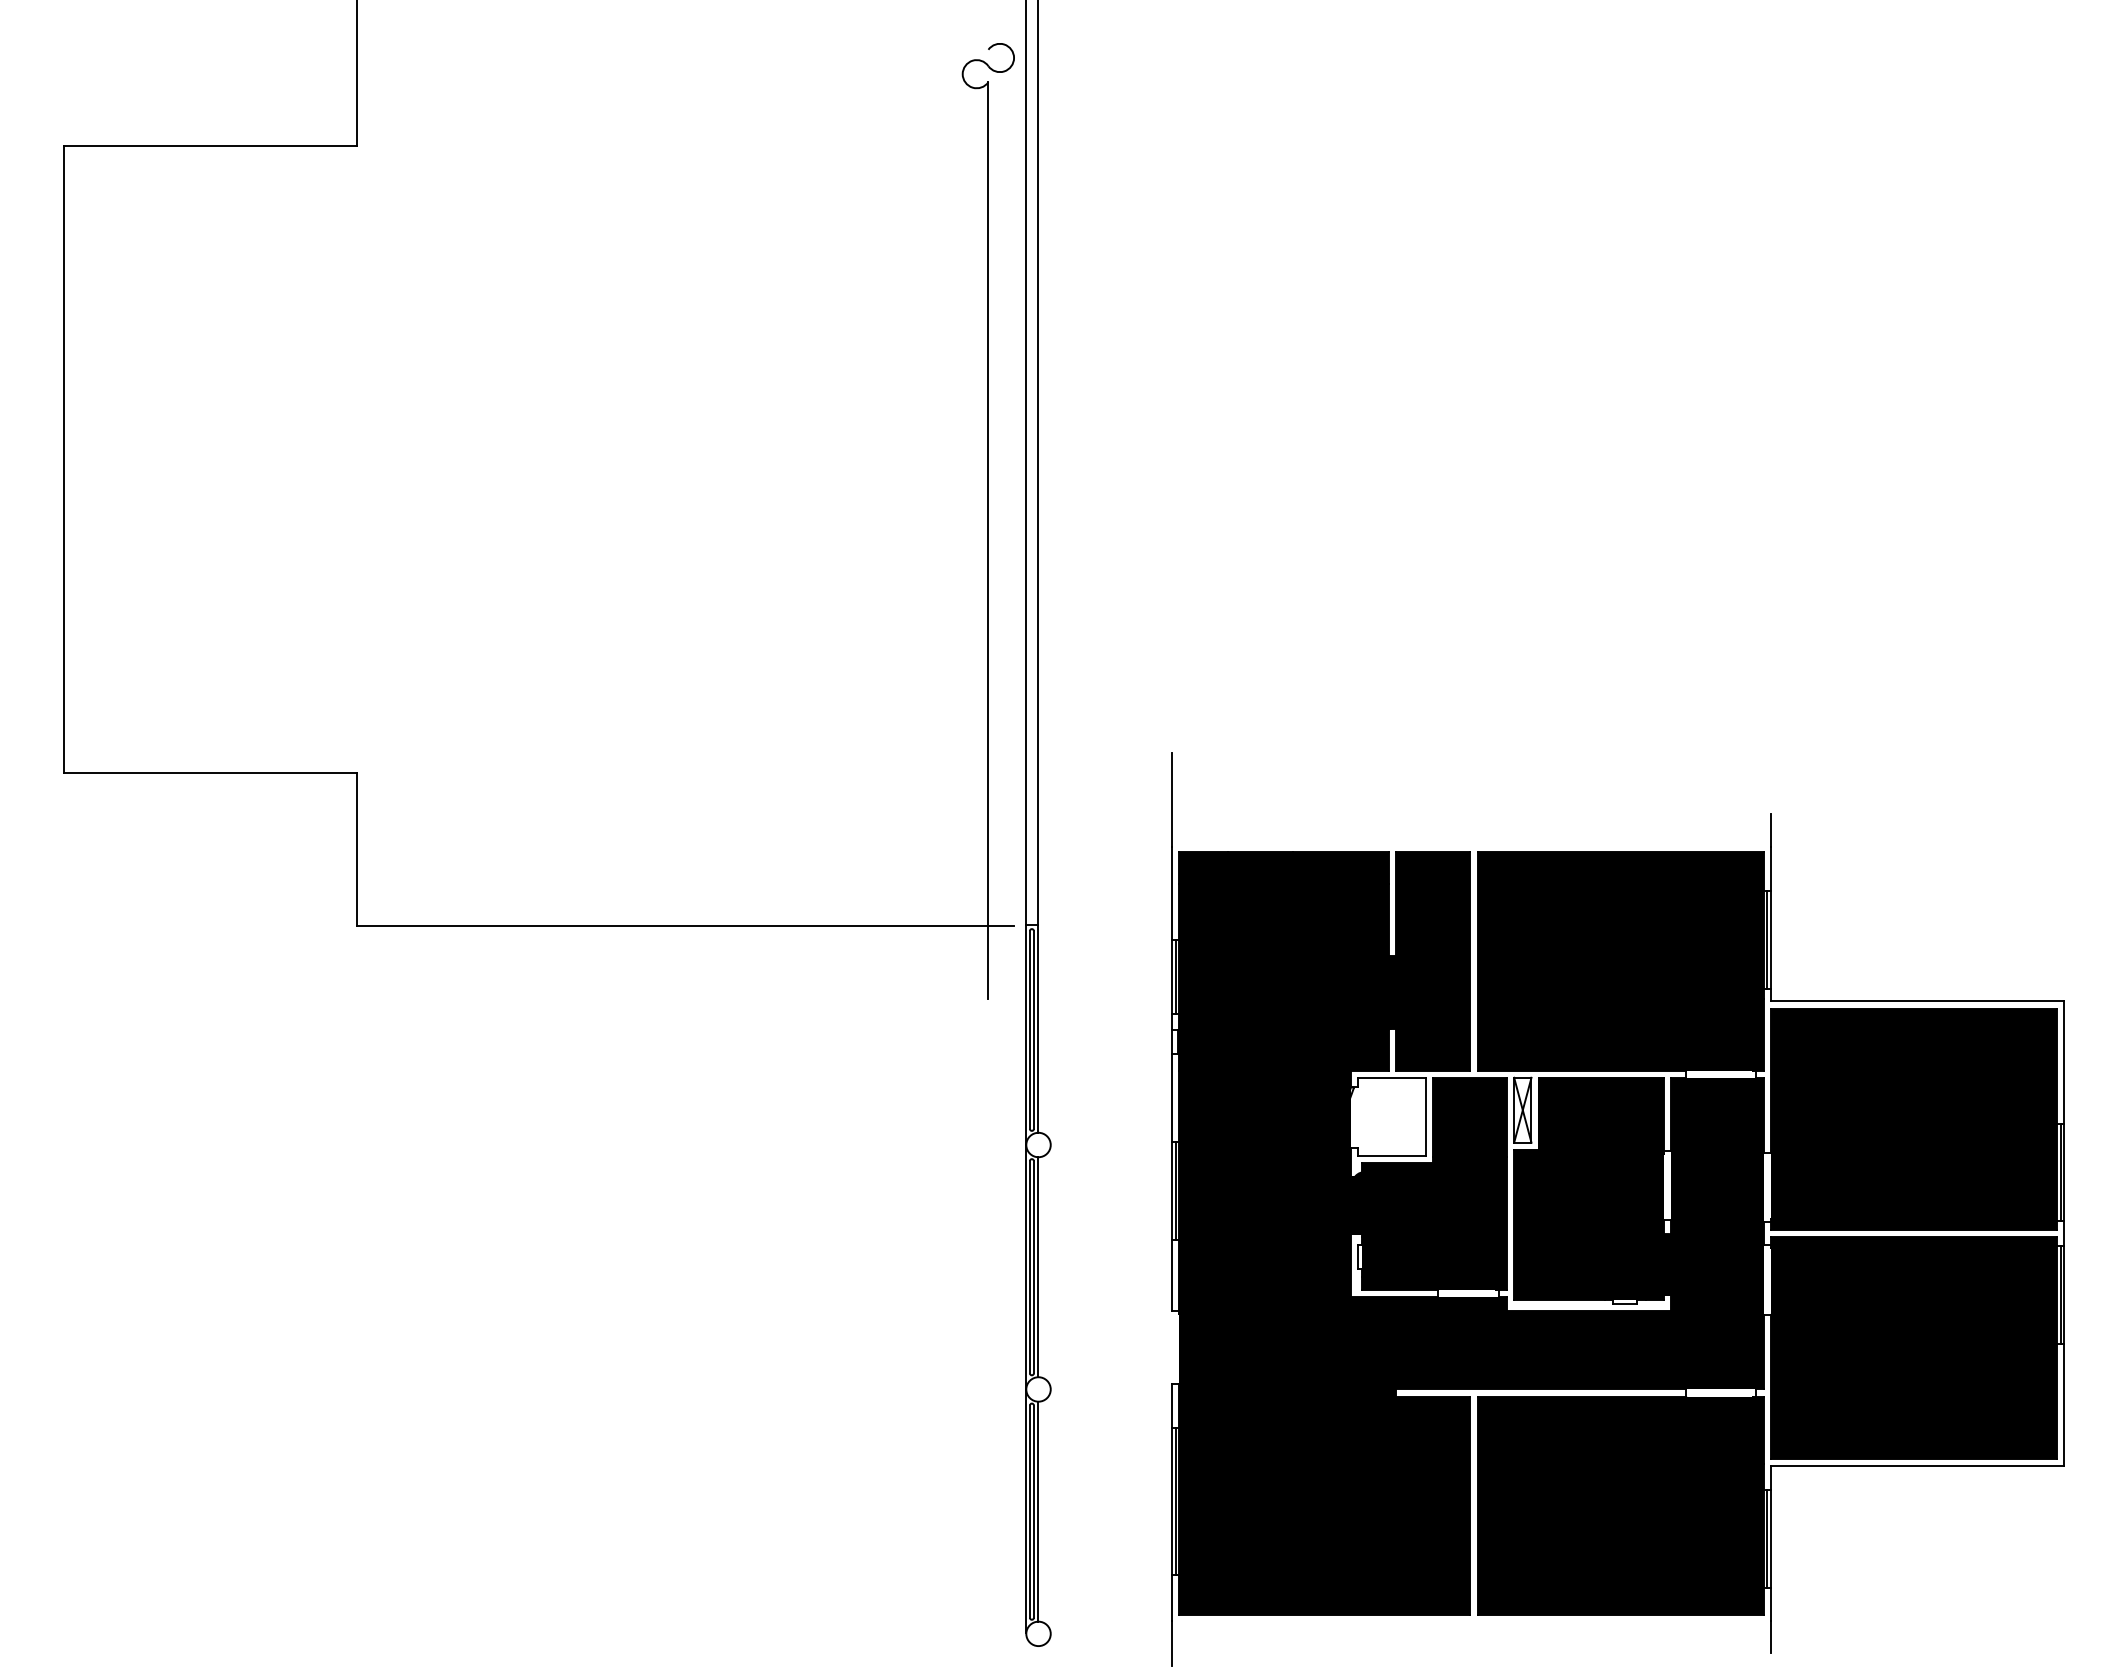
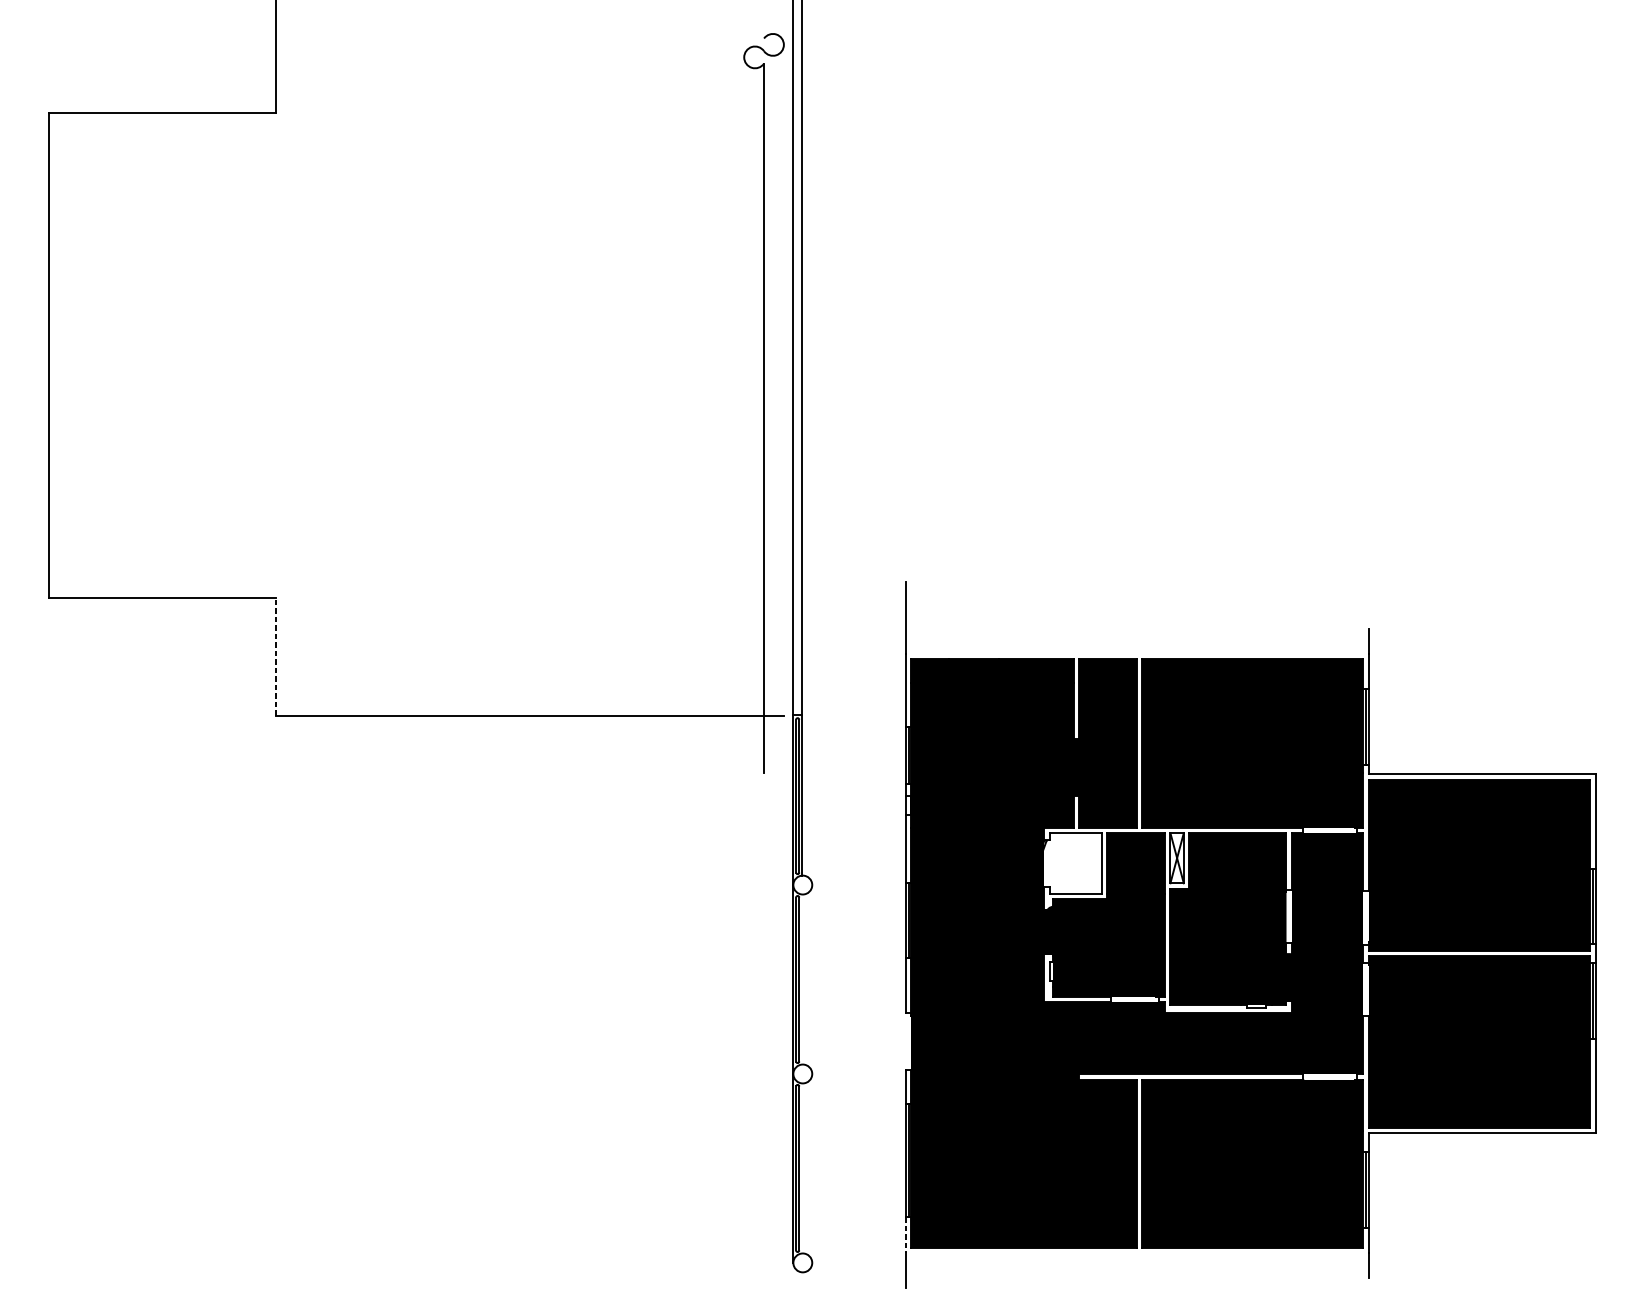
line: (357, 849) -> (276, 656), solid -> dashed
line: (1037, 1267) -> (802, 979), removed
line: (1037, 1511) -> (802, 1168), removed
line: (1171, 1597) -> (905, 1234), solid -> dashed

